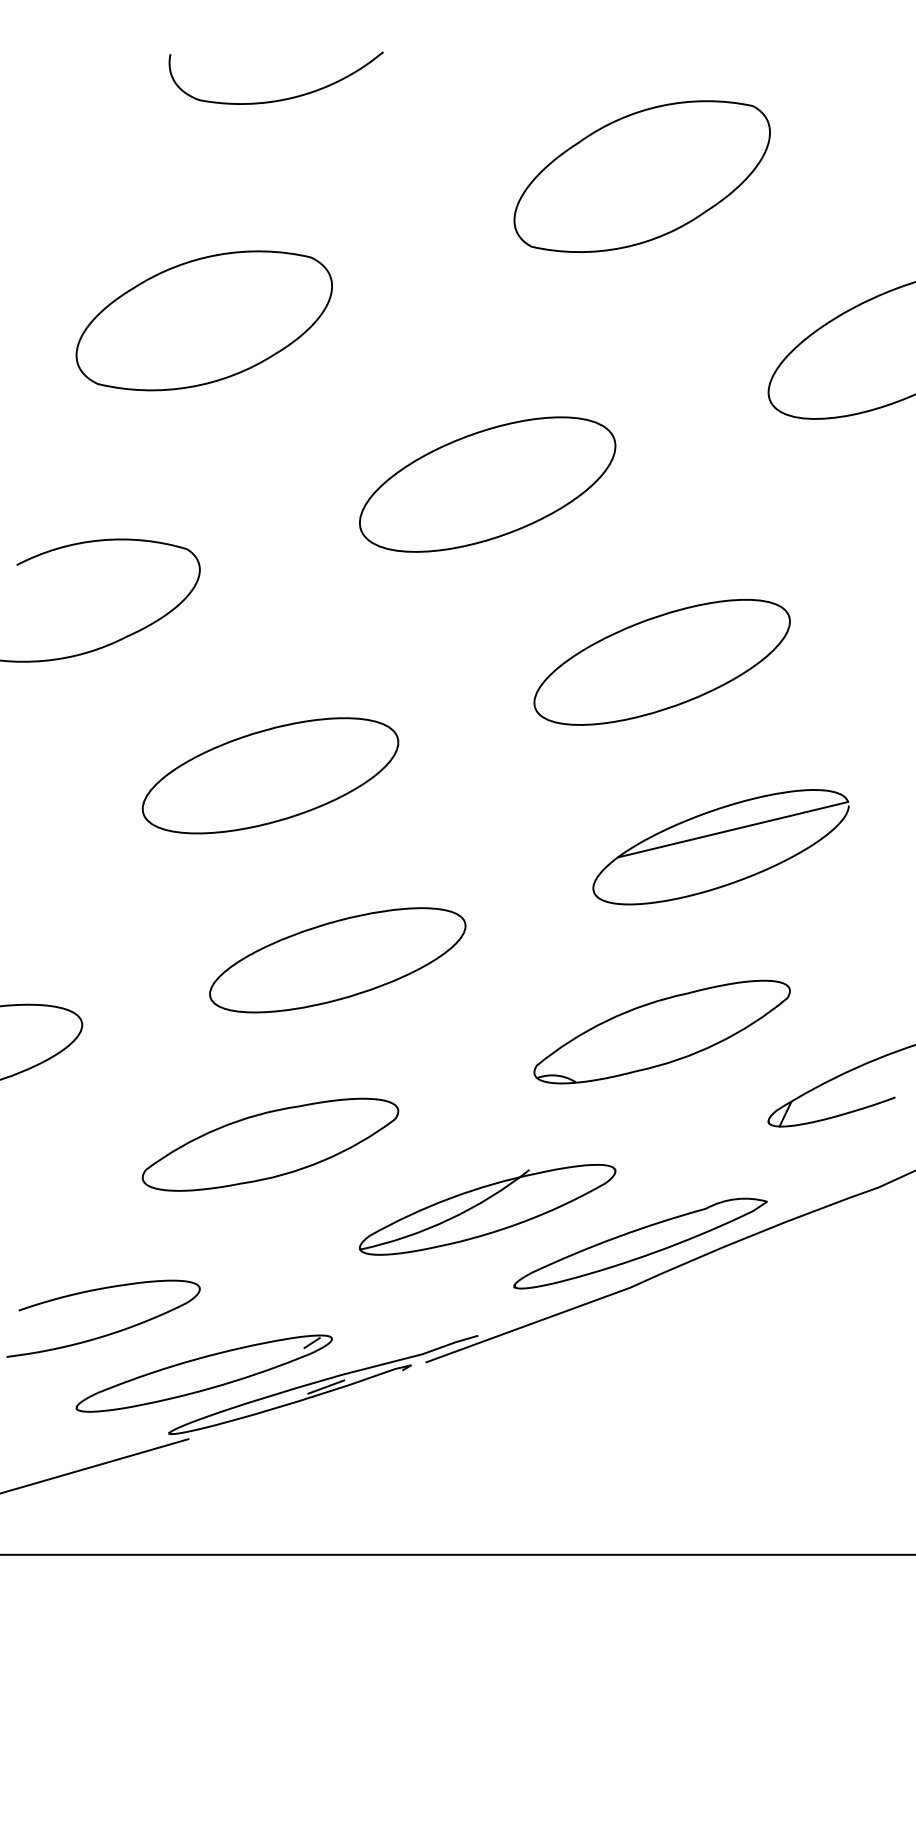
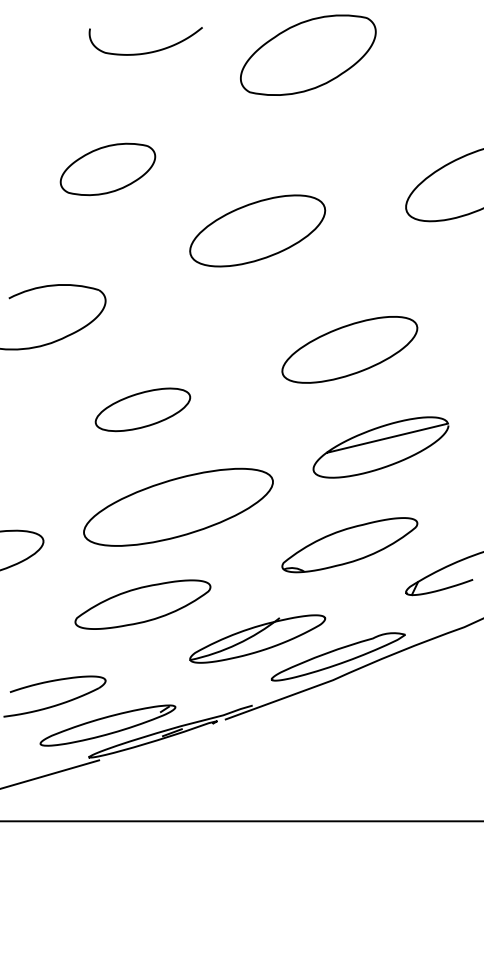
part: (642, 175) -> (308, 54), moved
part: (203, 320) -> (107, 169), size x0.7
part: (487, 483) -> (257, 230), moved
part: (269, 775) -> (142, 409), size x0.7
part: (337, 958) -> (178, 506), size x1.4

